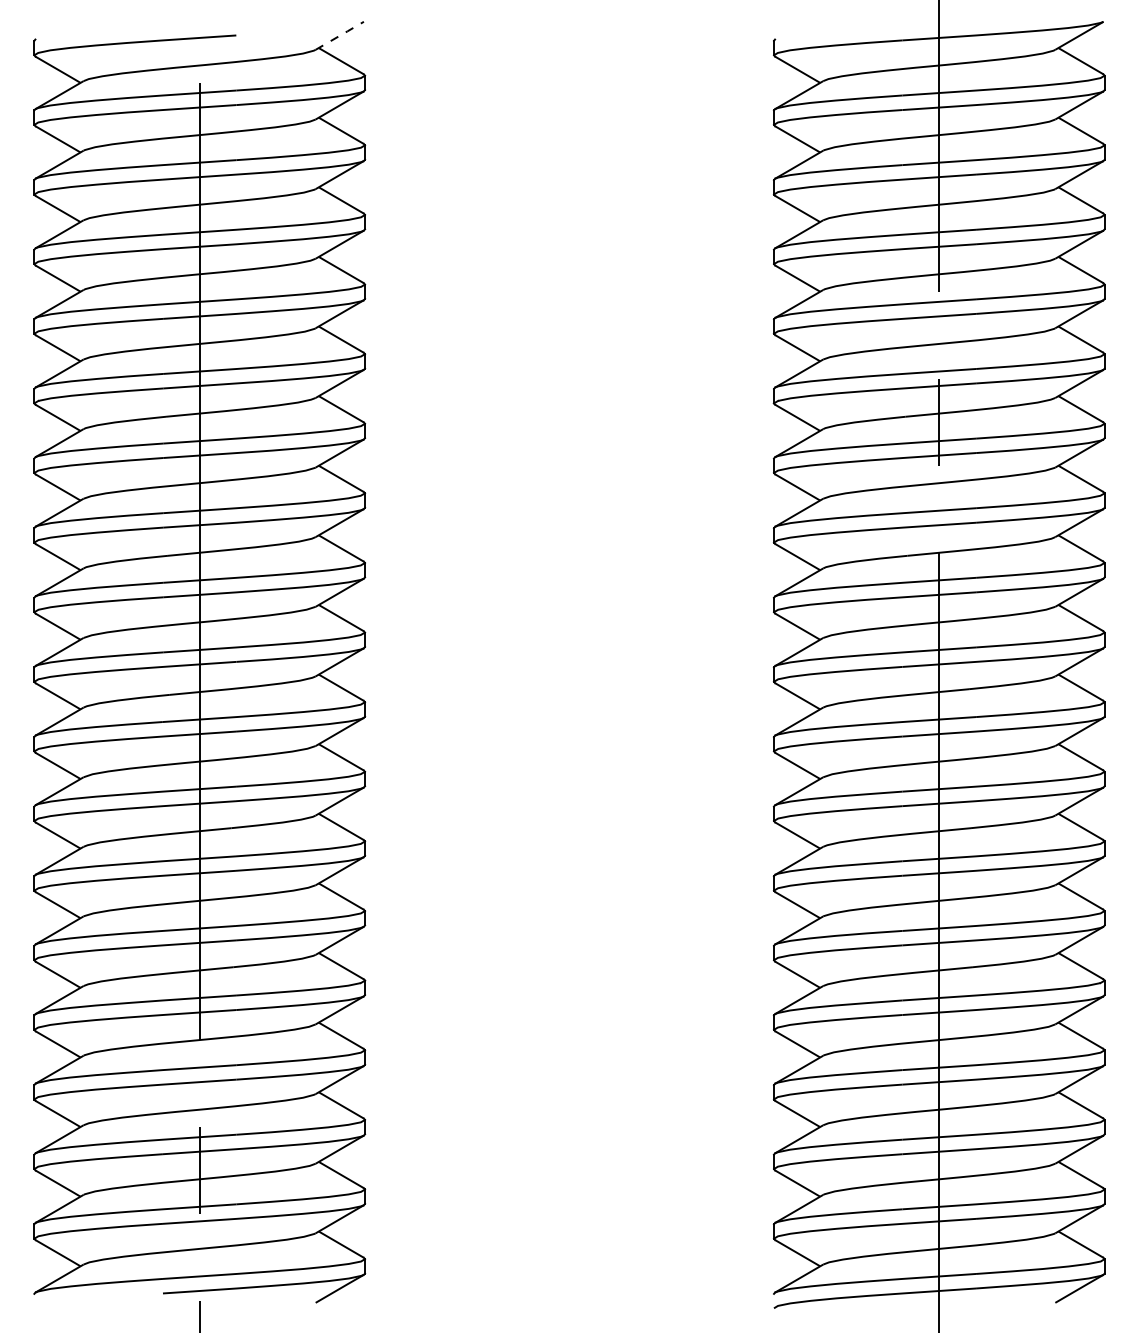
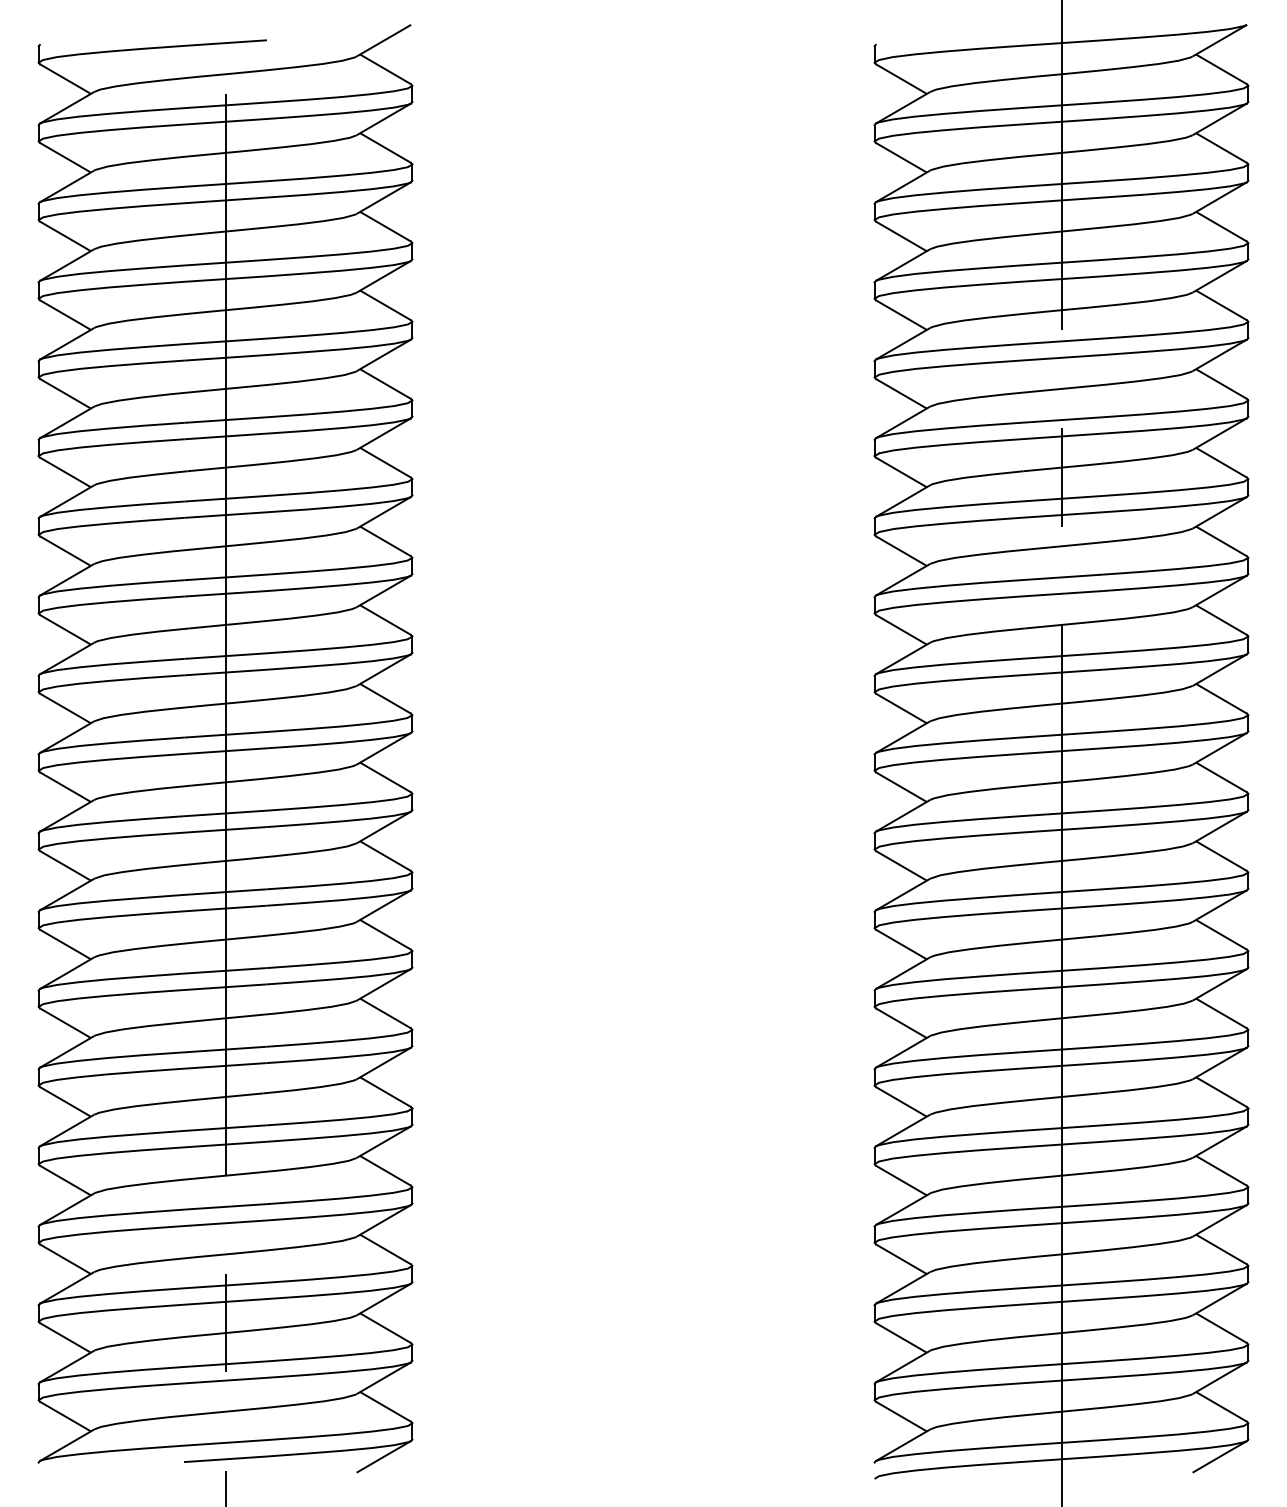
line: (340, 35) -> (384, 40), dashed -> solid

